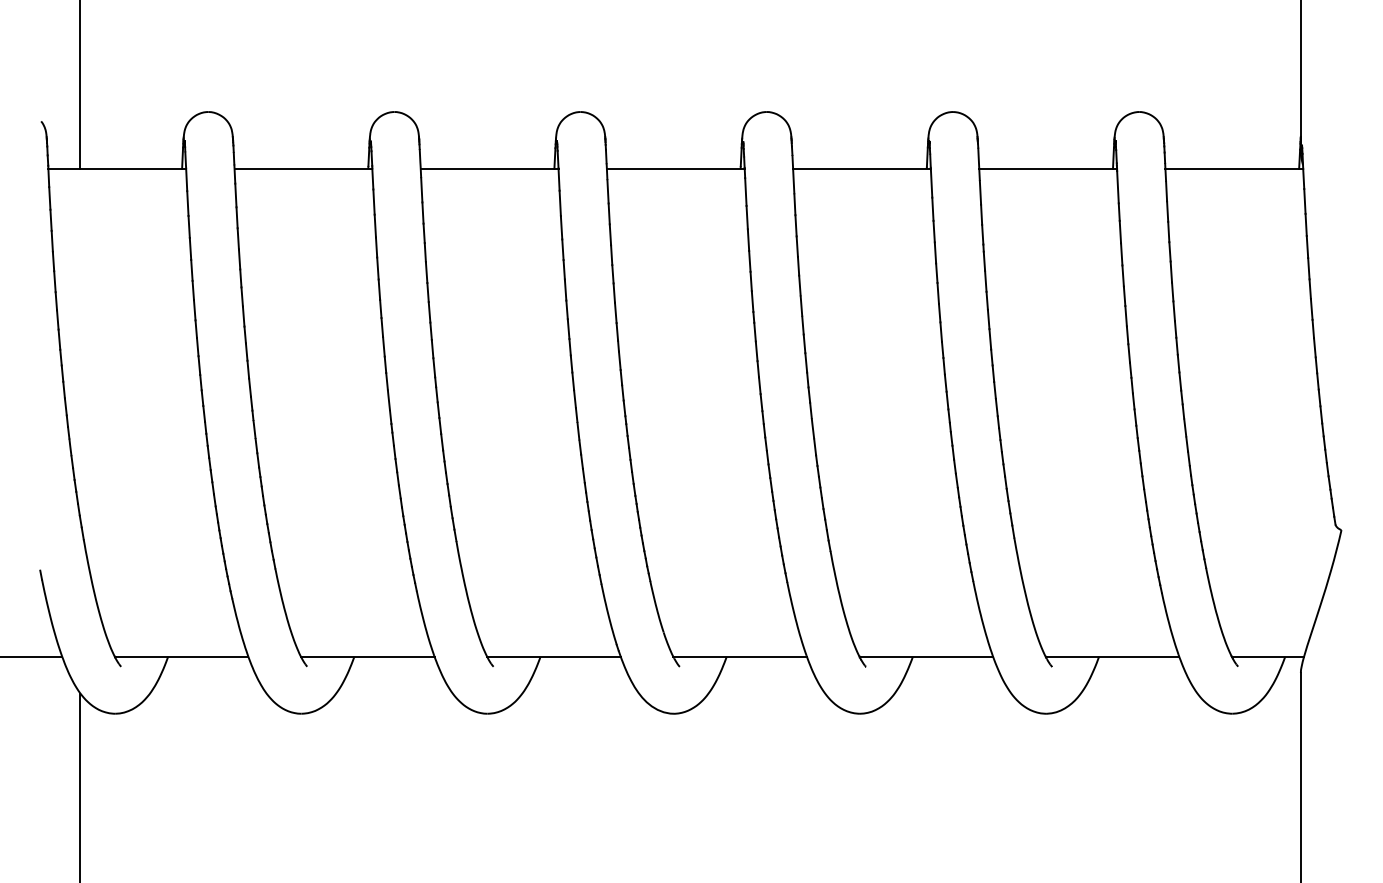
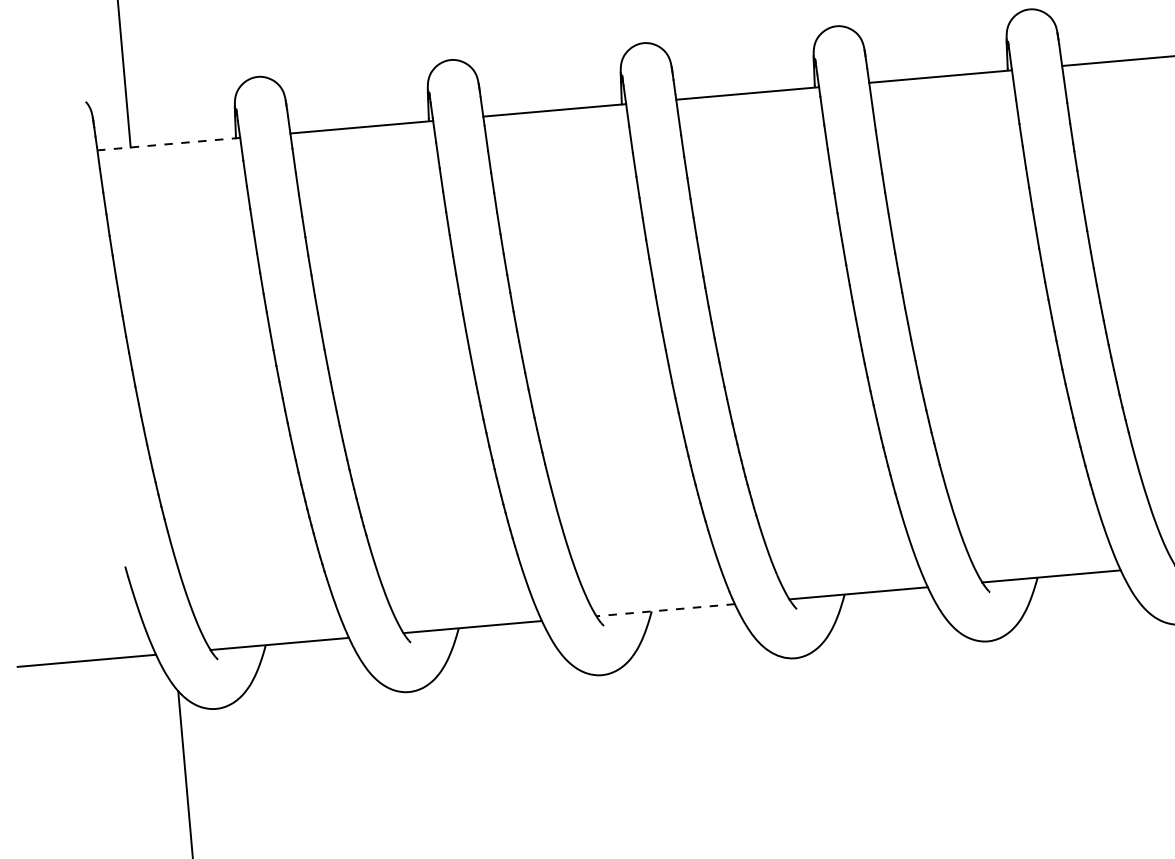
line: (117, 168) -> (169, 143), solid -> dashed
line: (554, 656) -> (666, 609), solid -> dashed

